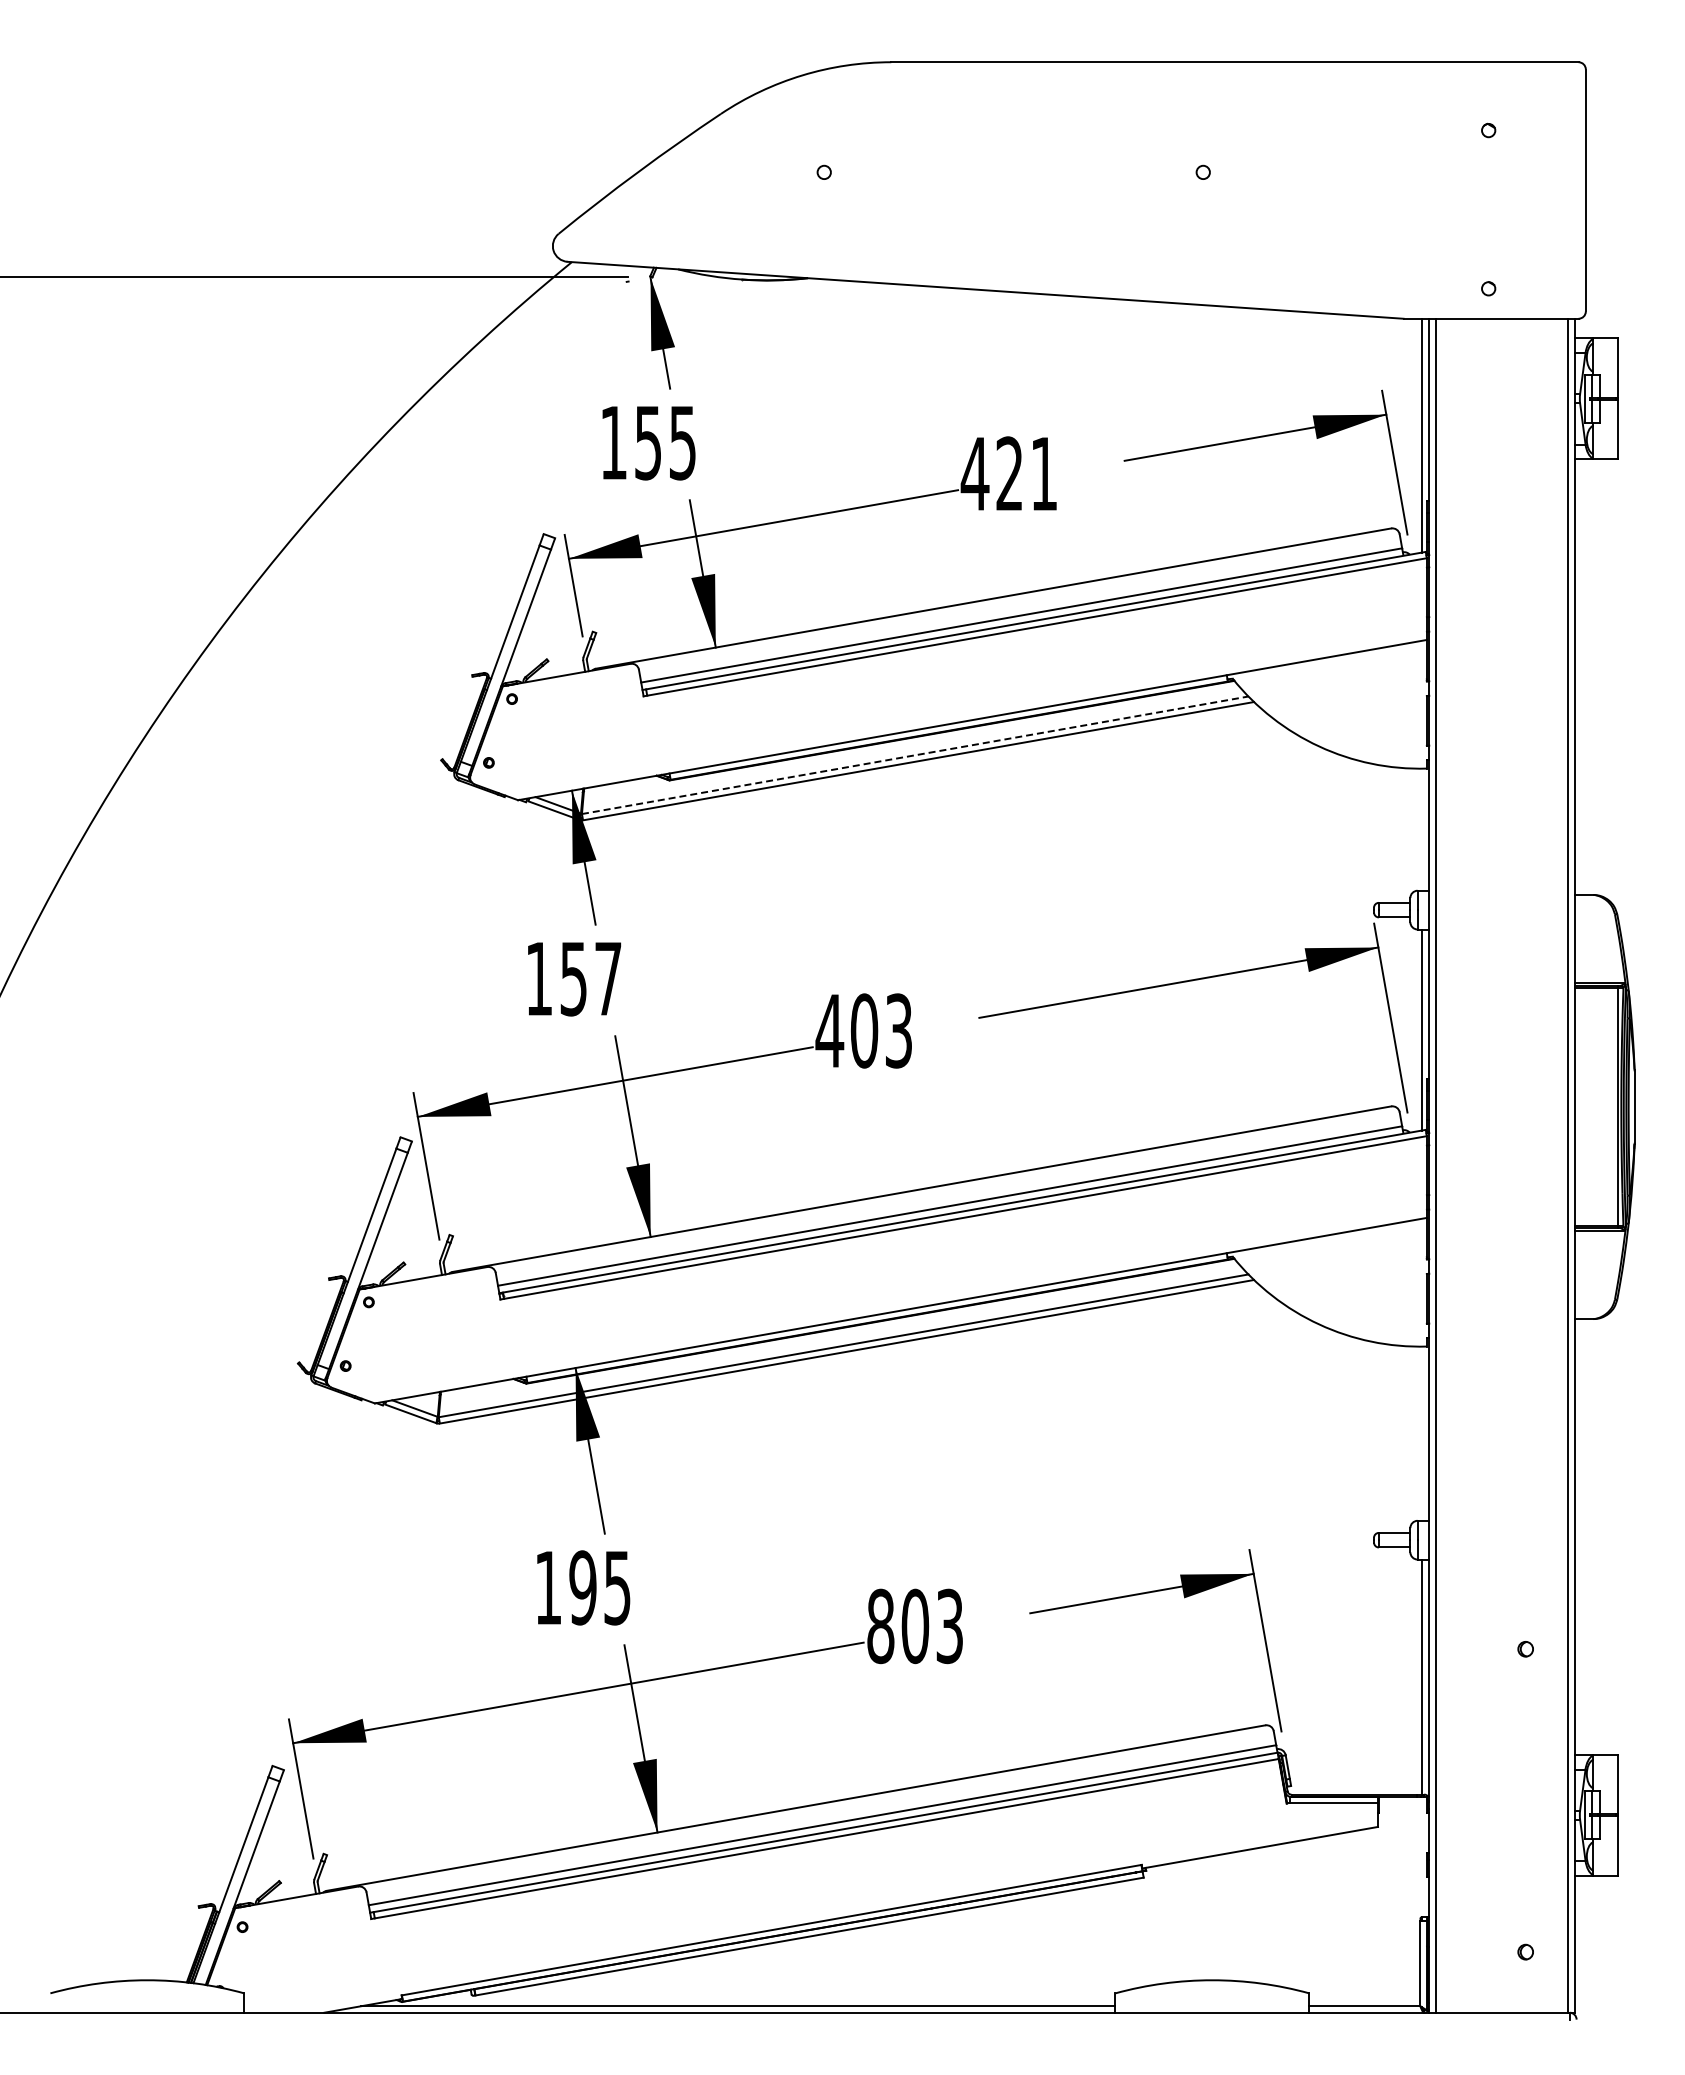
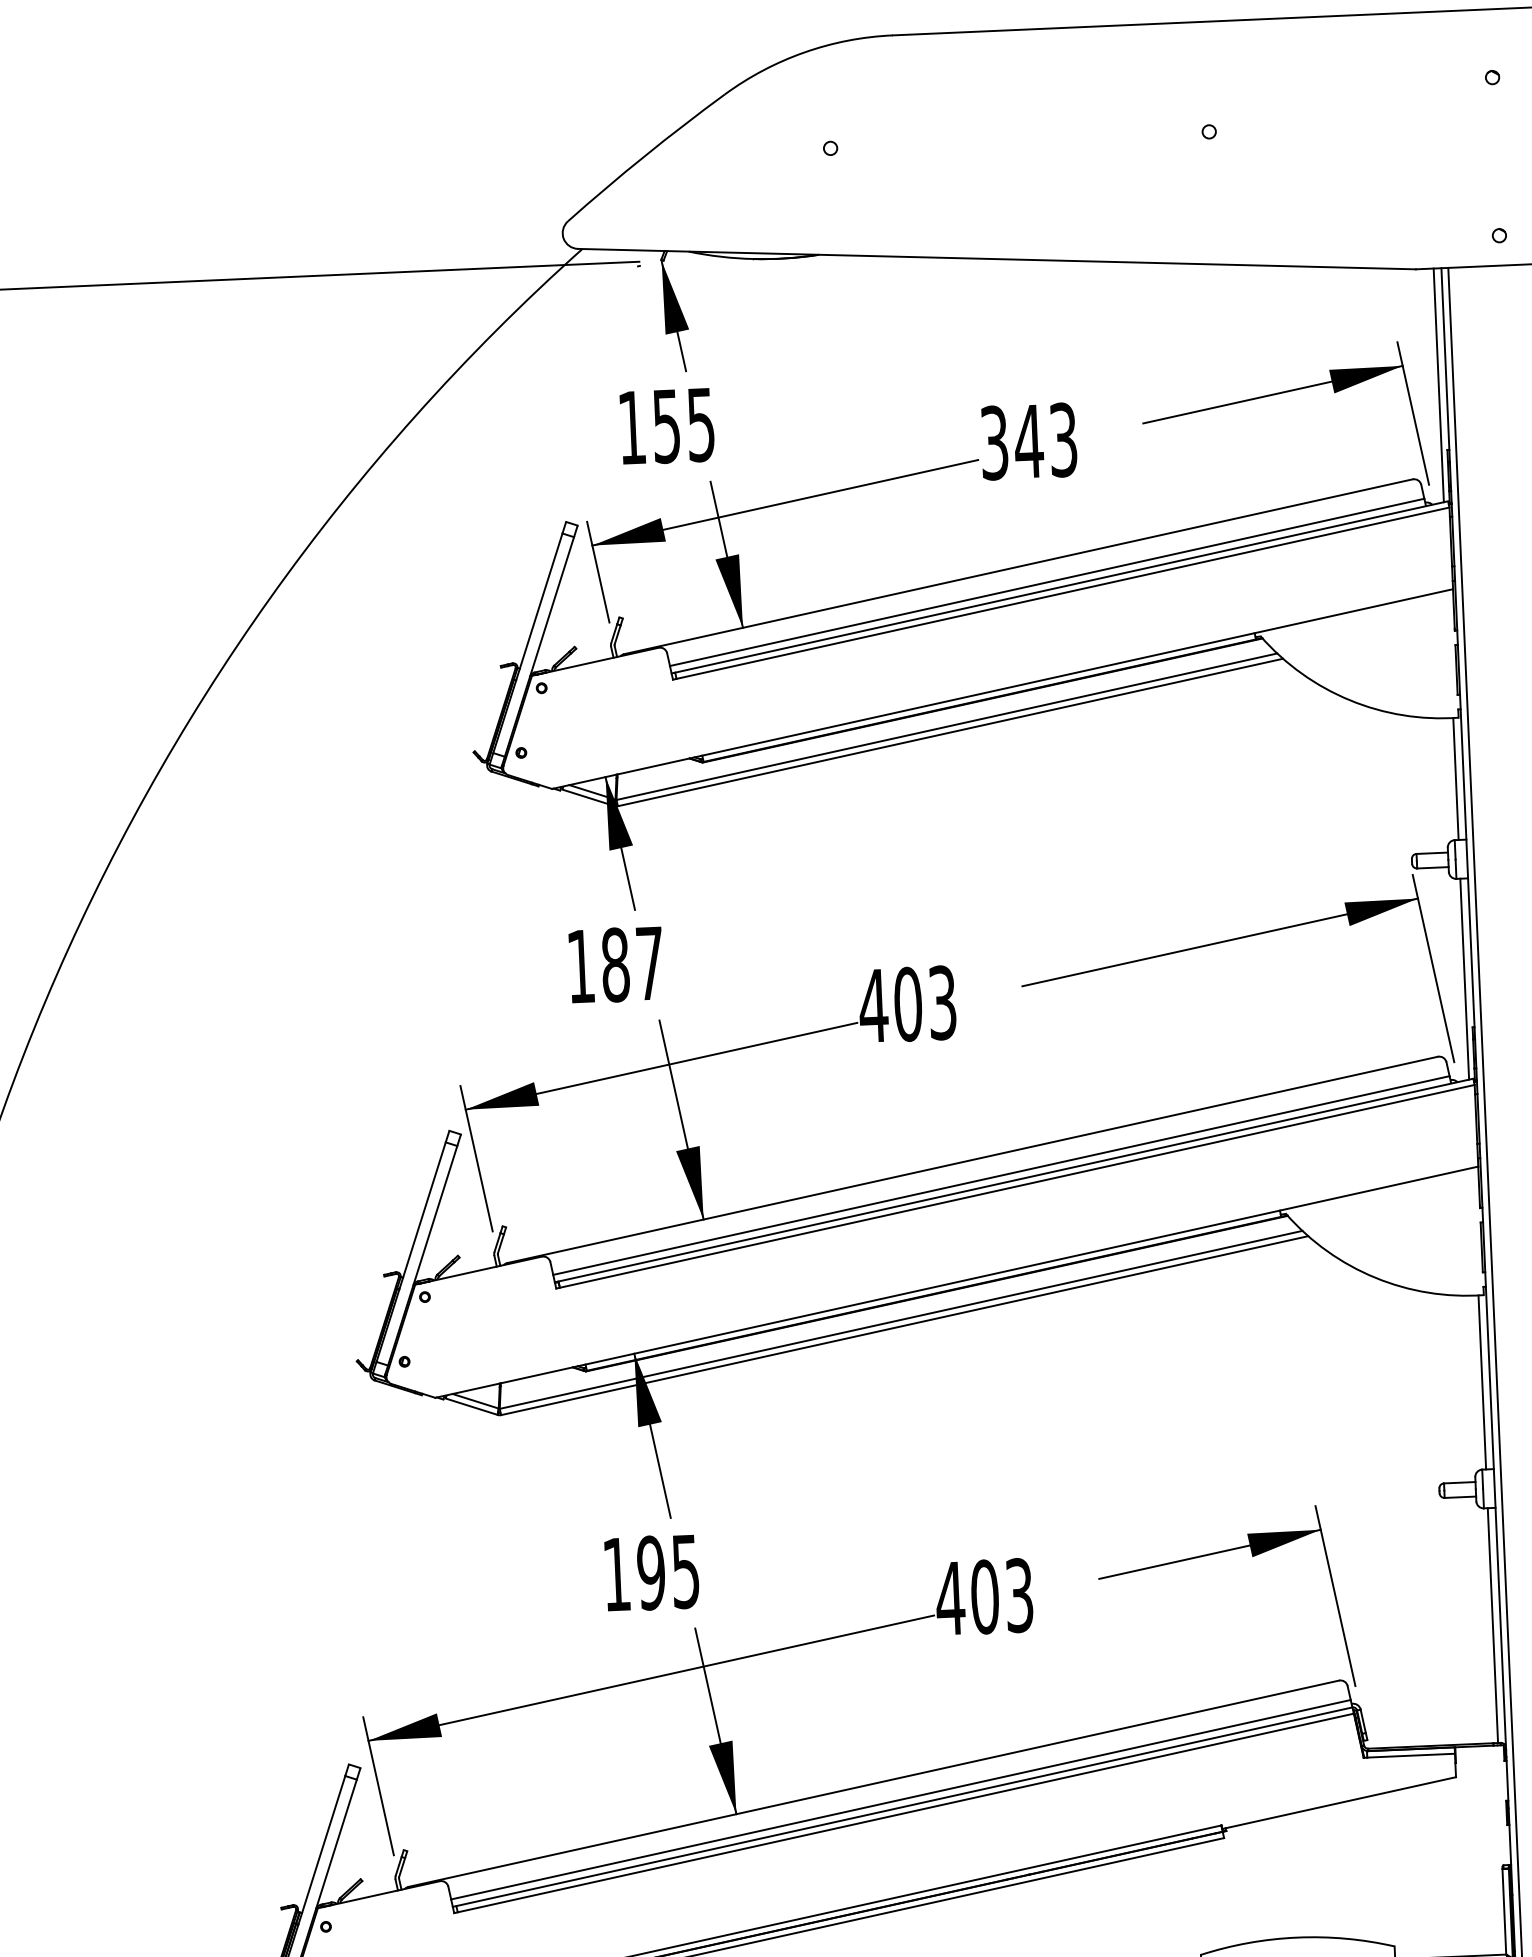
text: (1008, 473) -> (1027, 441), 421 -> 343
line: (915, 755) -> (947, 726), dashed -> solid
line: (1421, 829) -> (1455, 778), added
text: (573, 978) -> (615, 964), 157 -> 187
line: (1421, 1433) -> (1482, 1382), added
text: (880, 1626) -> (950, 1598), 803 -> 403

